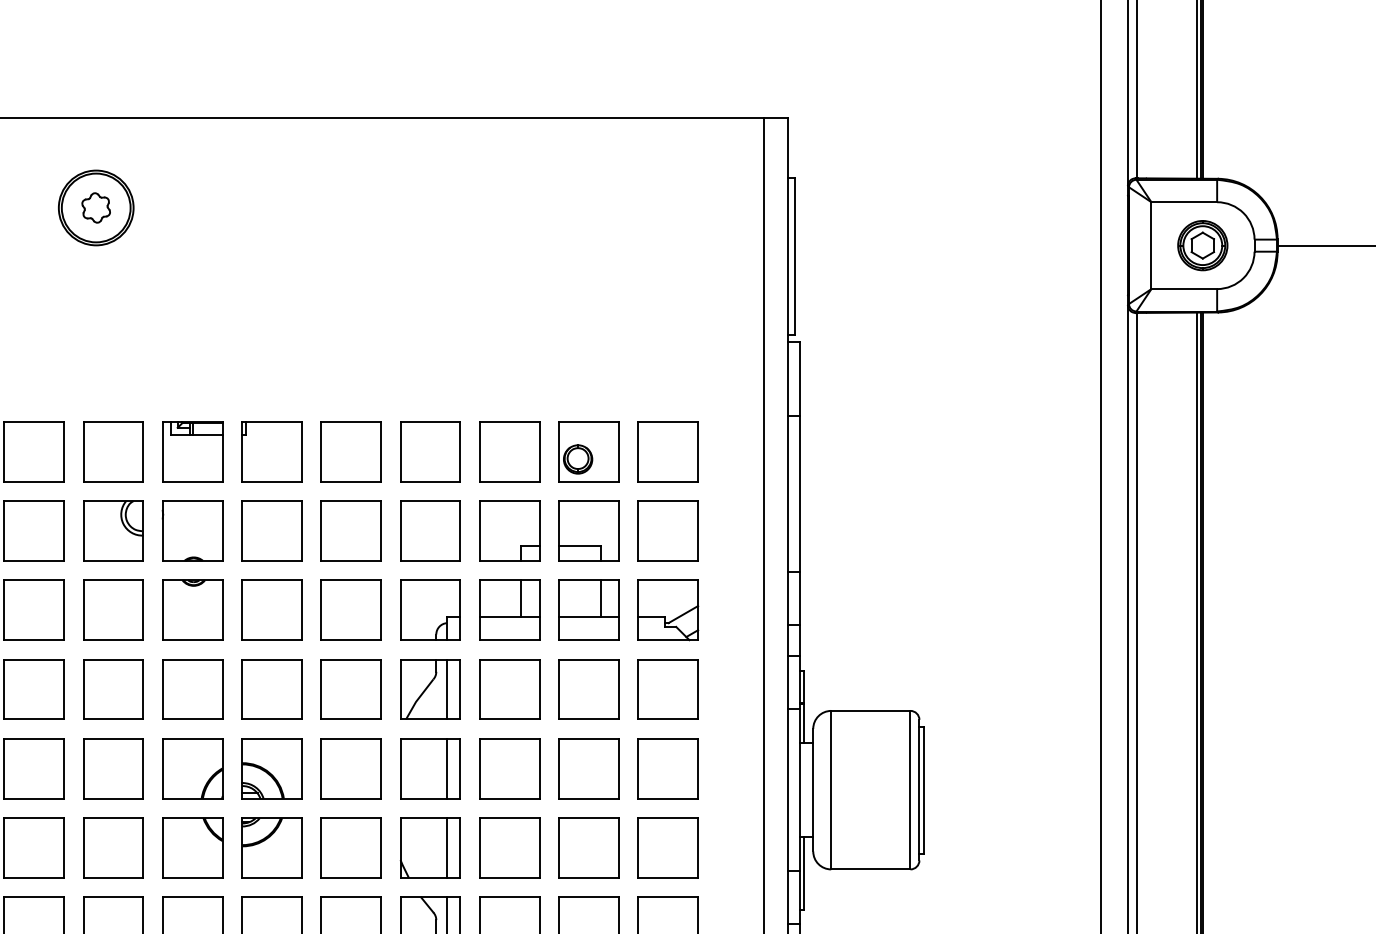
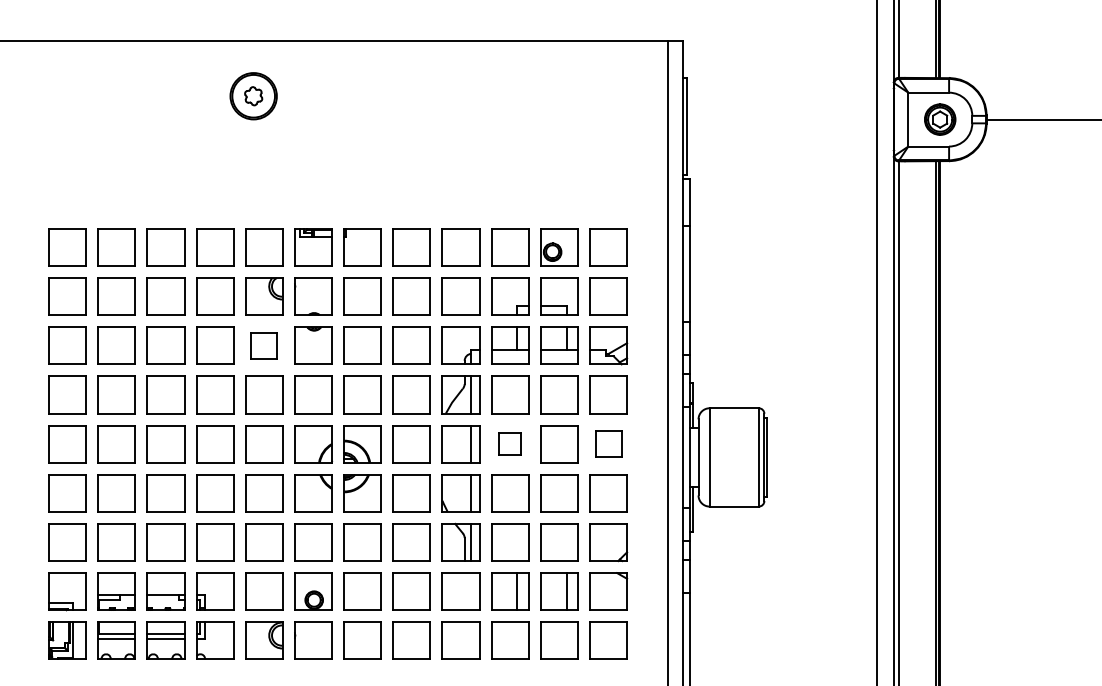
part: (113, 609) -> (264, 345), size x0.7
part: (510, 769) -> (510, 444), size x0.6
part: (668, 769) -> (608, 444), size x0.7

